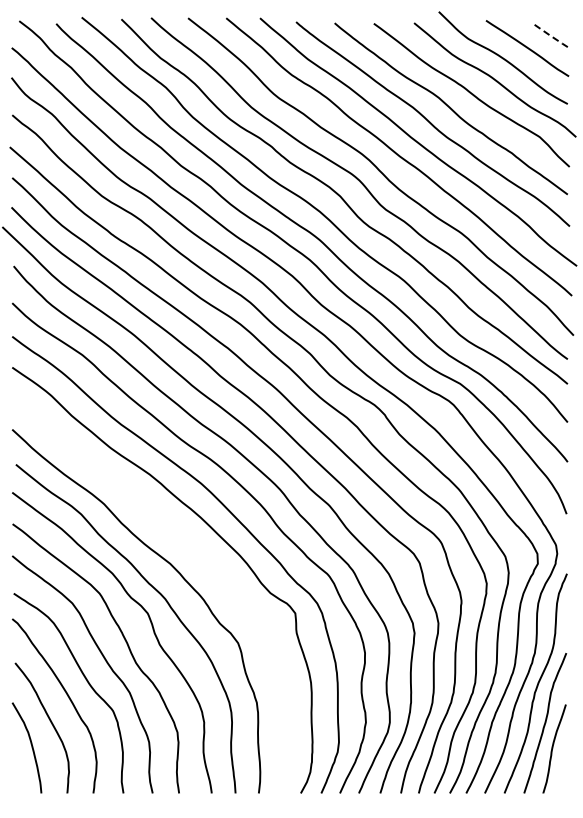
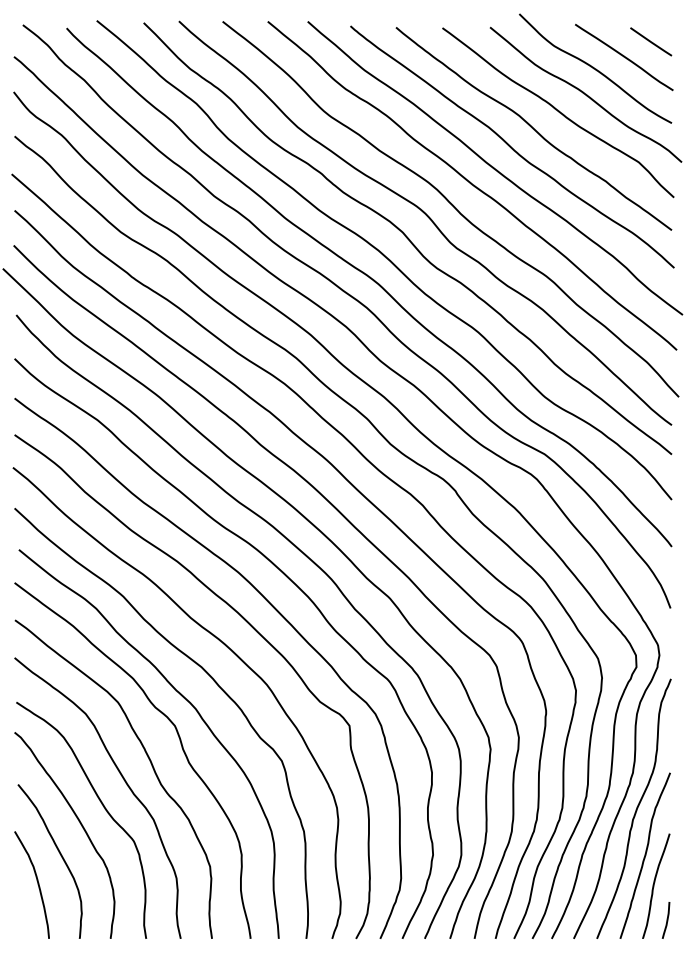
line: (550, 35) -> (651, 42), dashed -> solid
curve: (192, 548) -> (227, 649), added
curve: (563, 777) -> (666, 920), added

